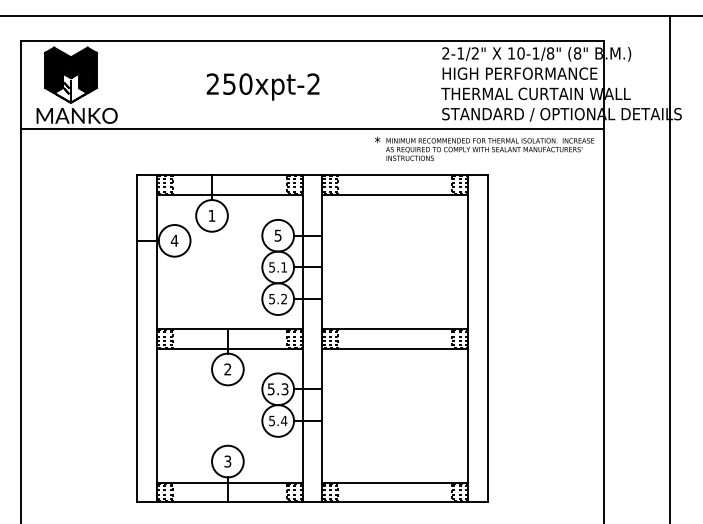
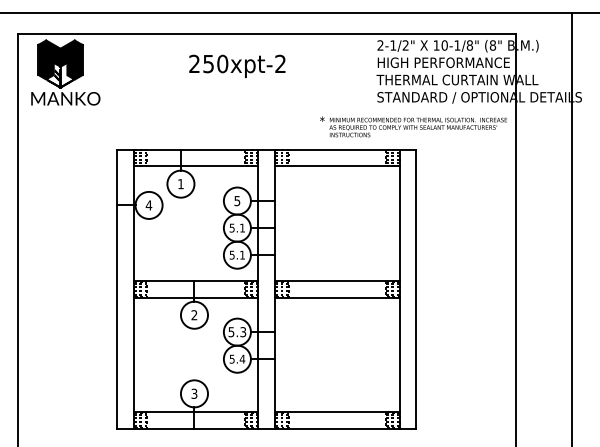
text: (262, 86) -> (236, 66), moved
line: (312, 129) -> (266, 110), removed
text: (283, 298) -> (241, 254), 5.2 -> 5.1

